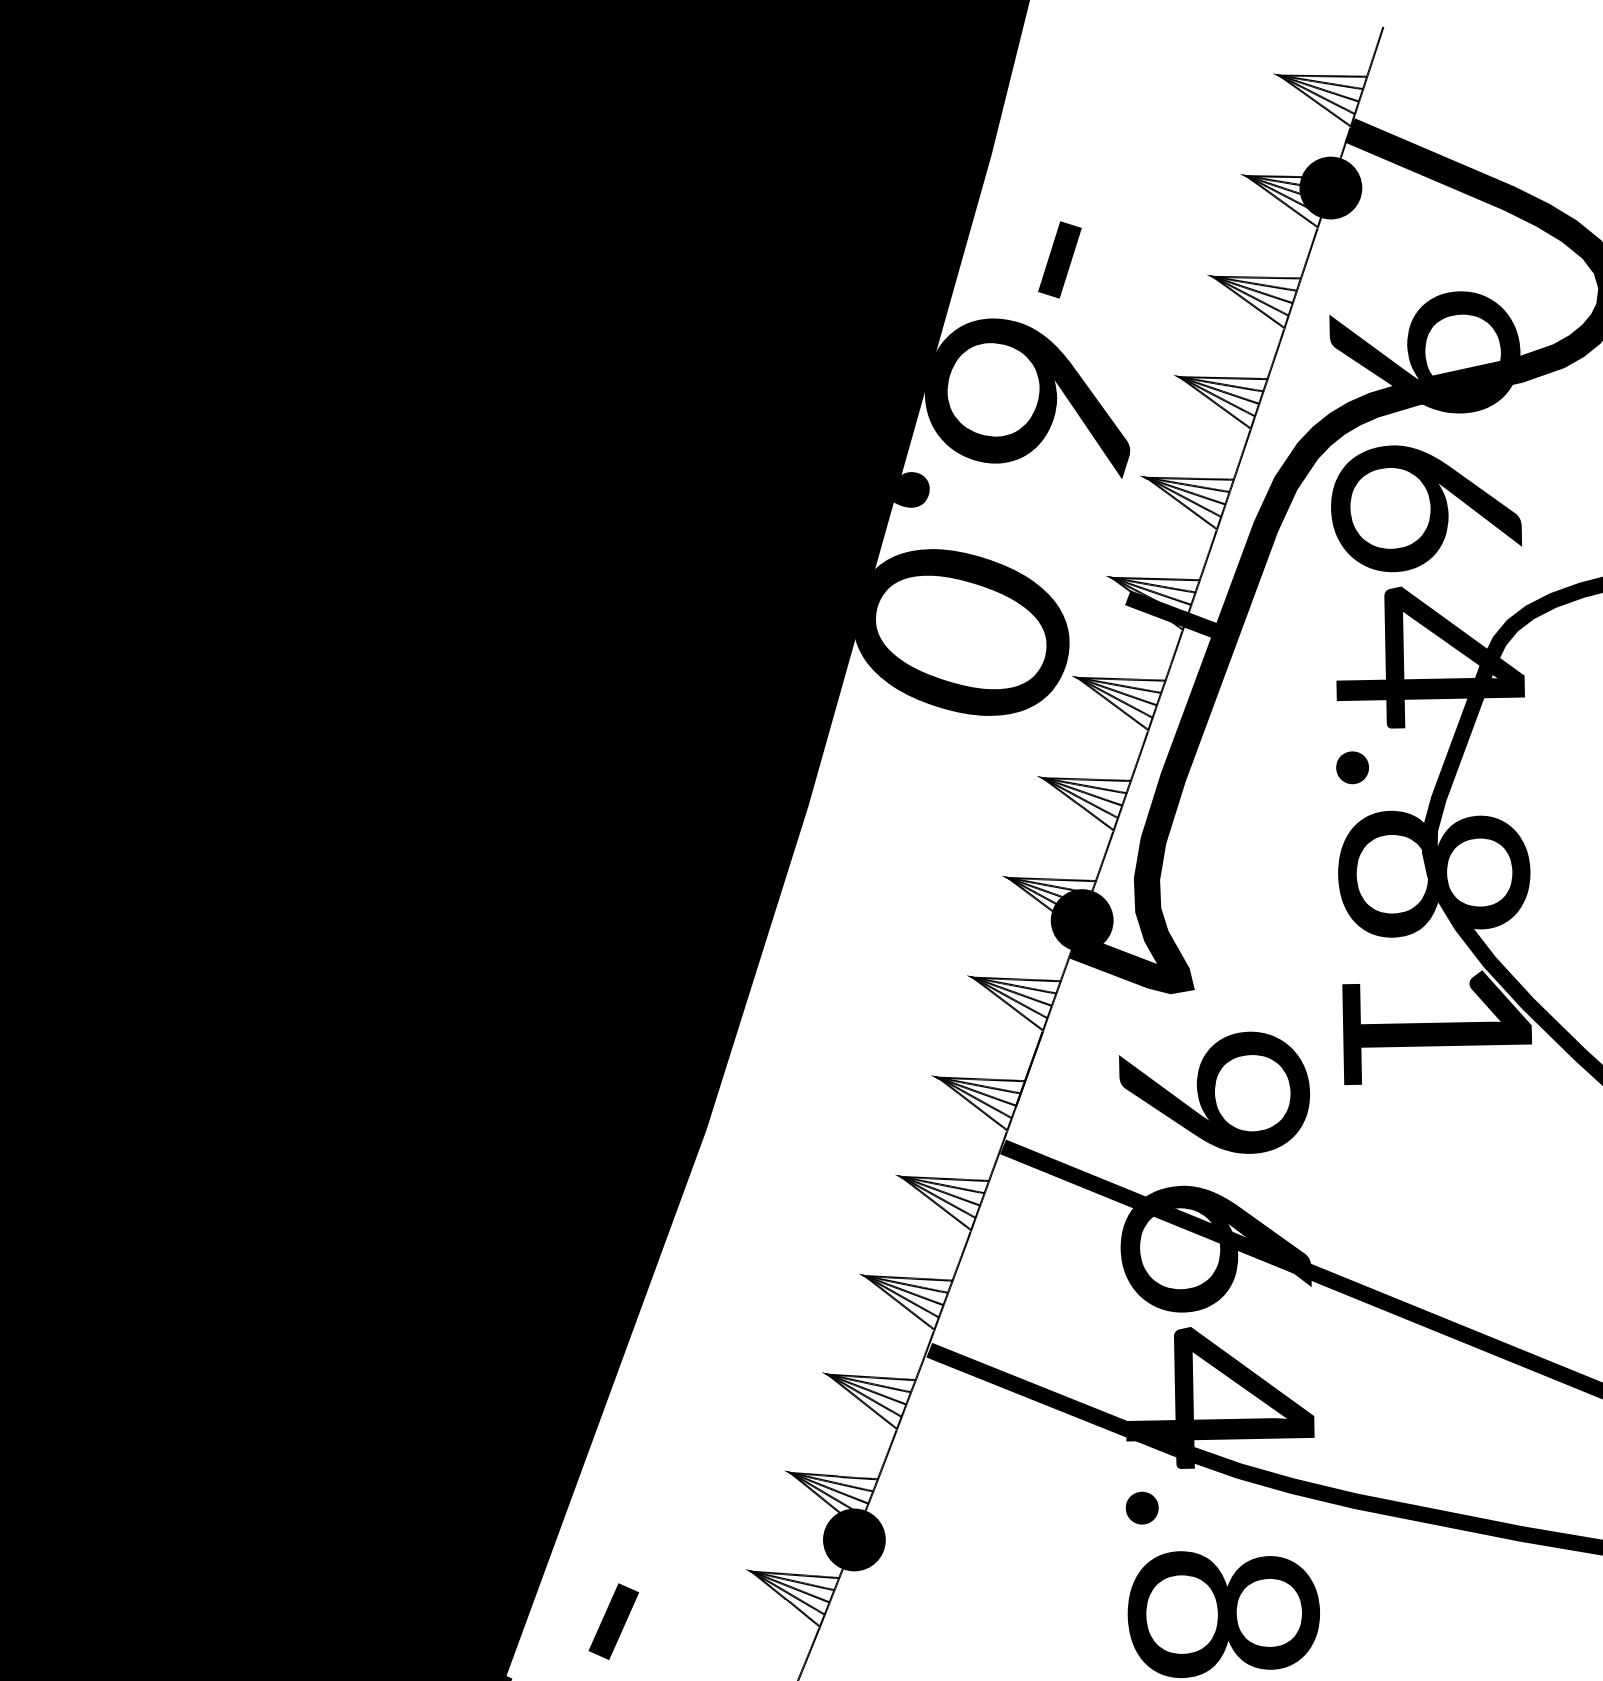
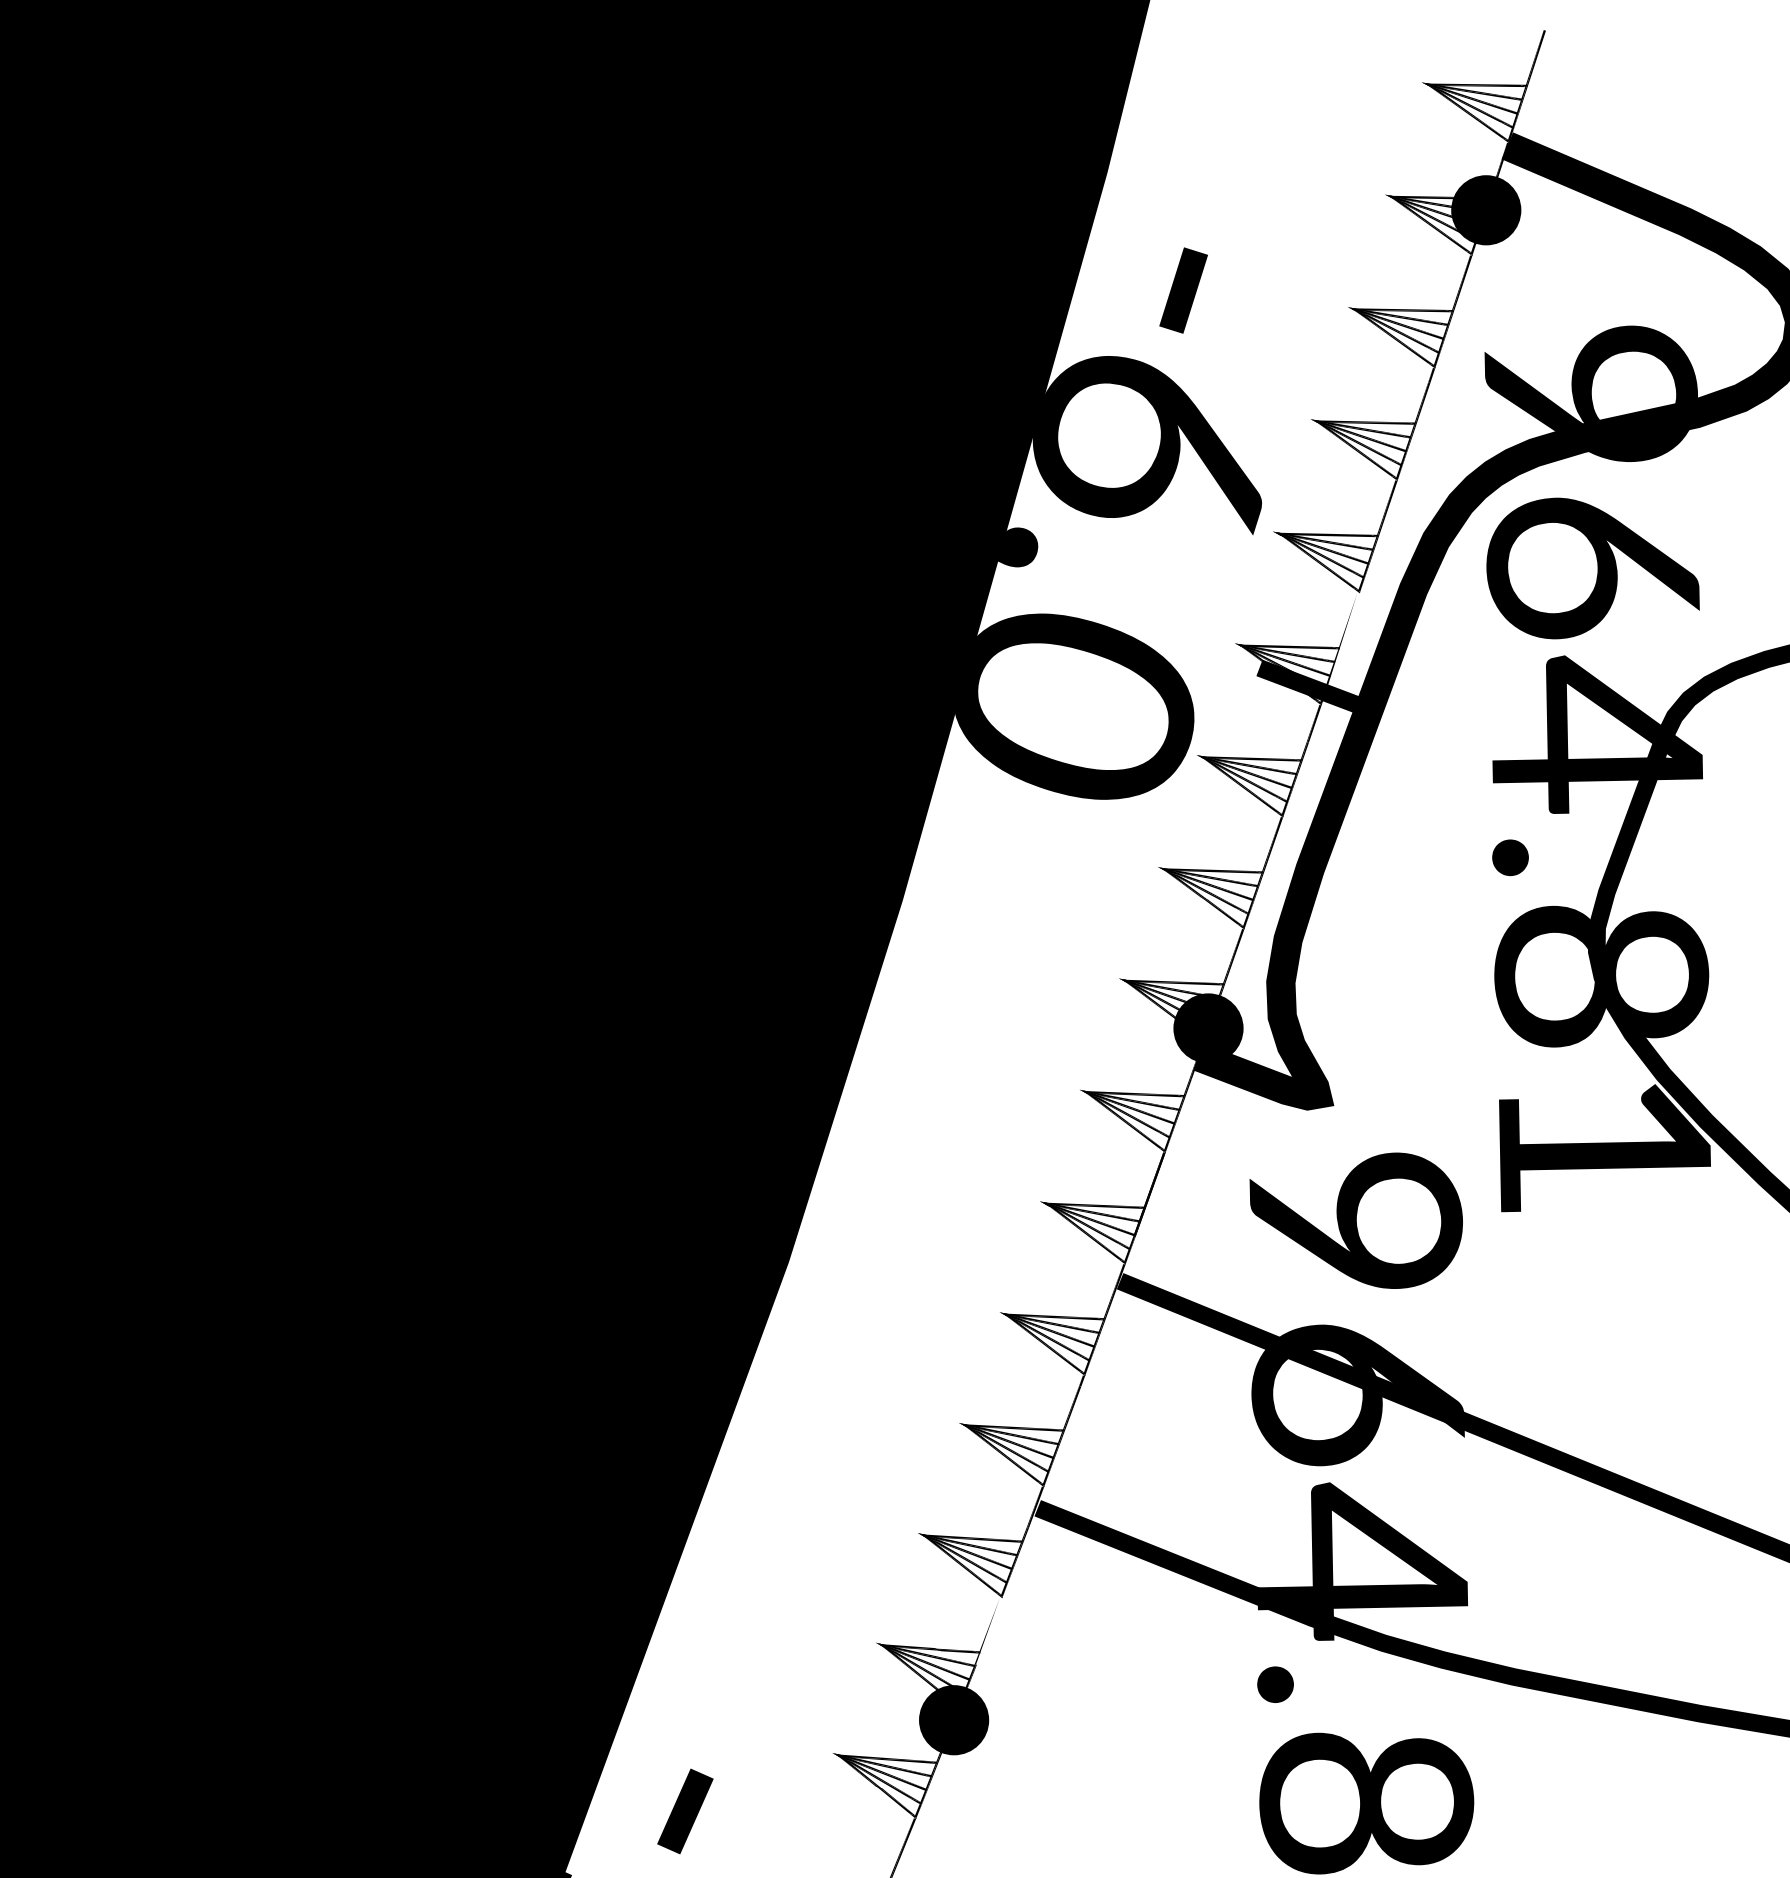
fill: (1200, 580) -> (1340, 648), removed
fill: (885, 1460) -> (988, 1631), removed

